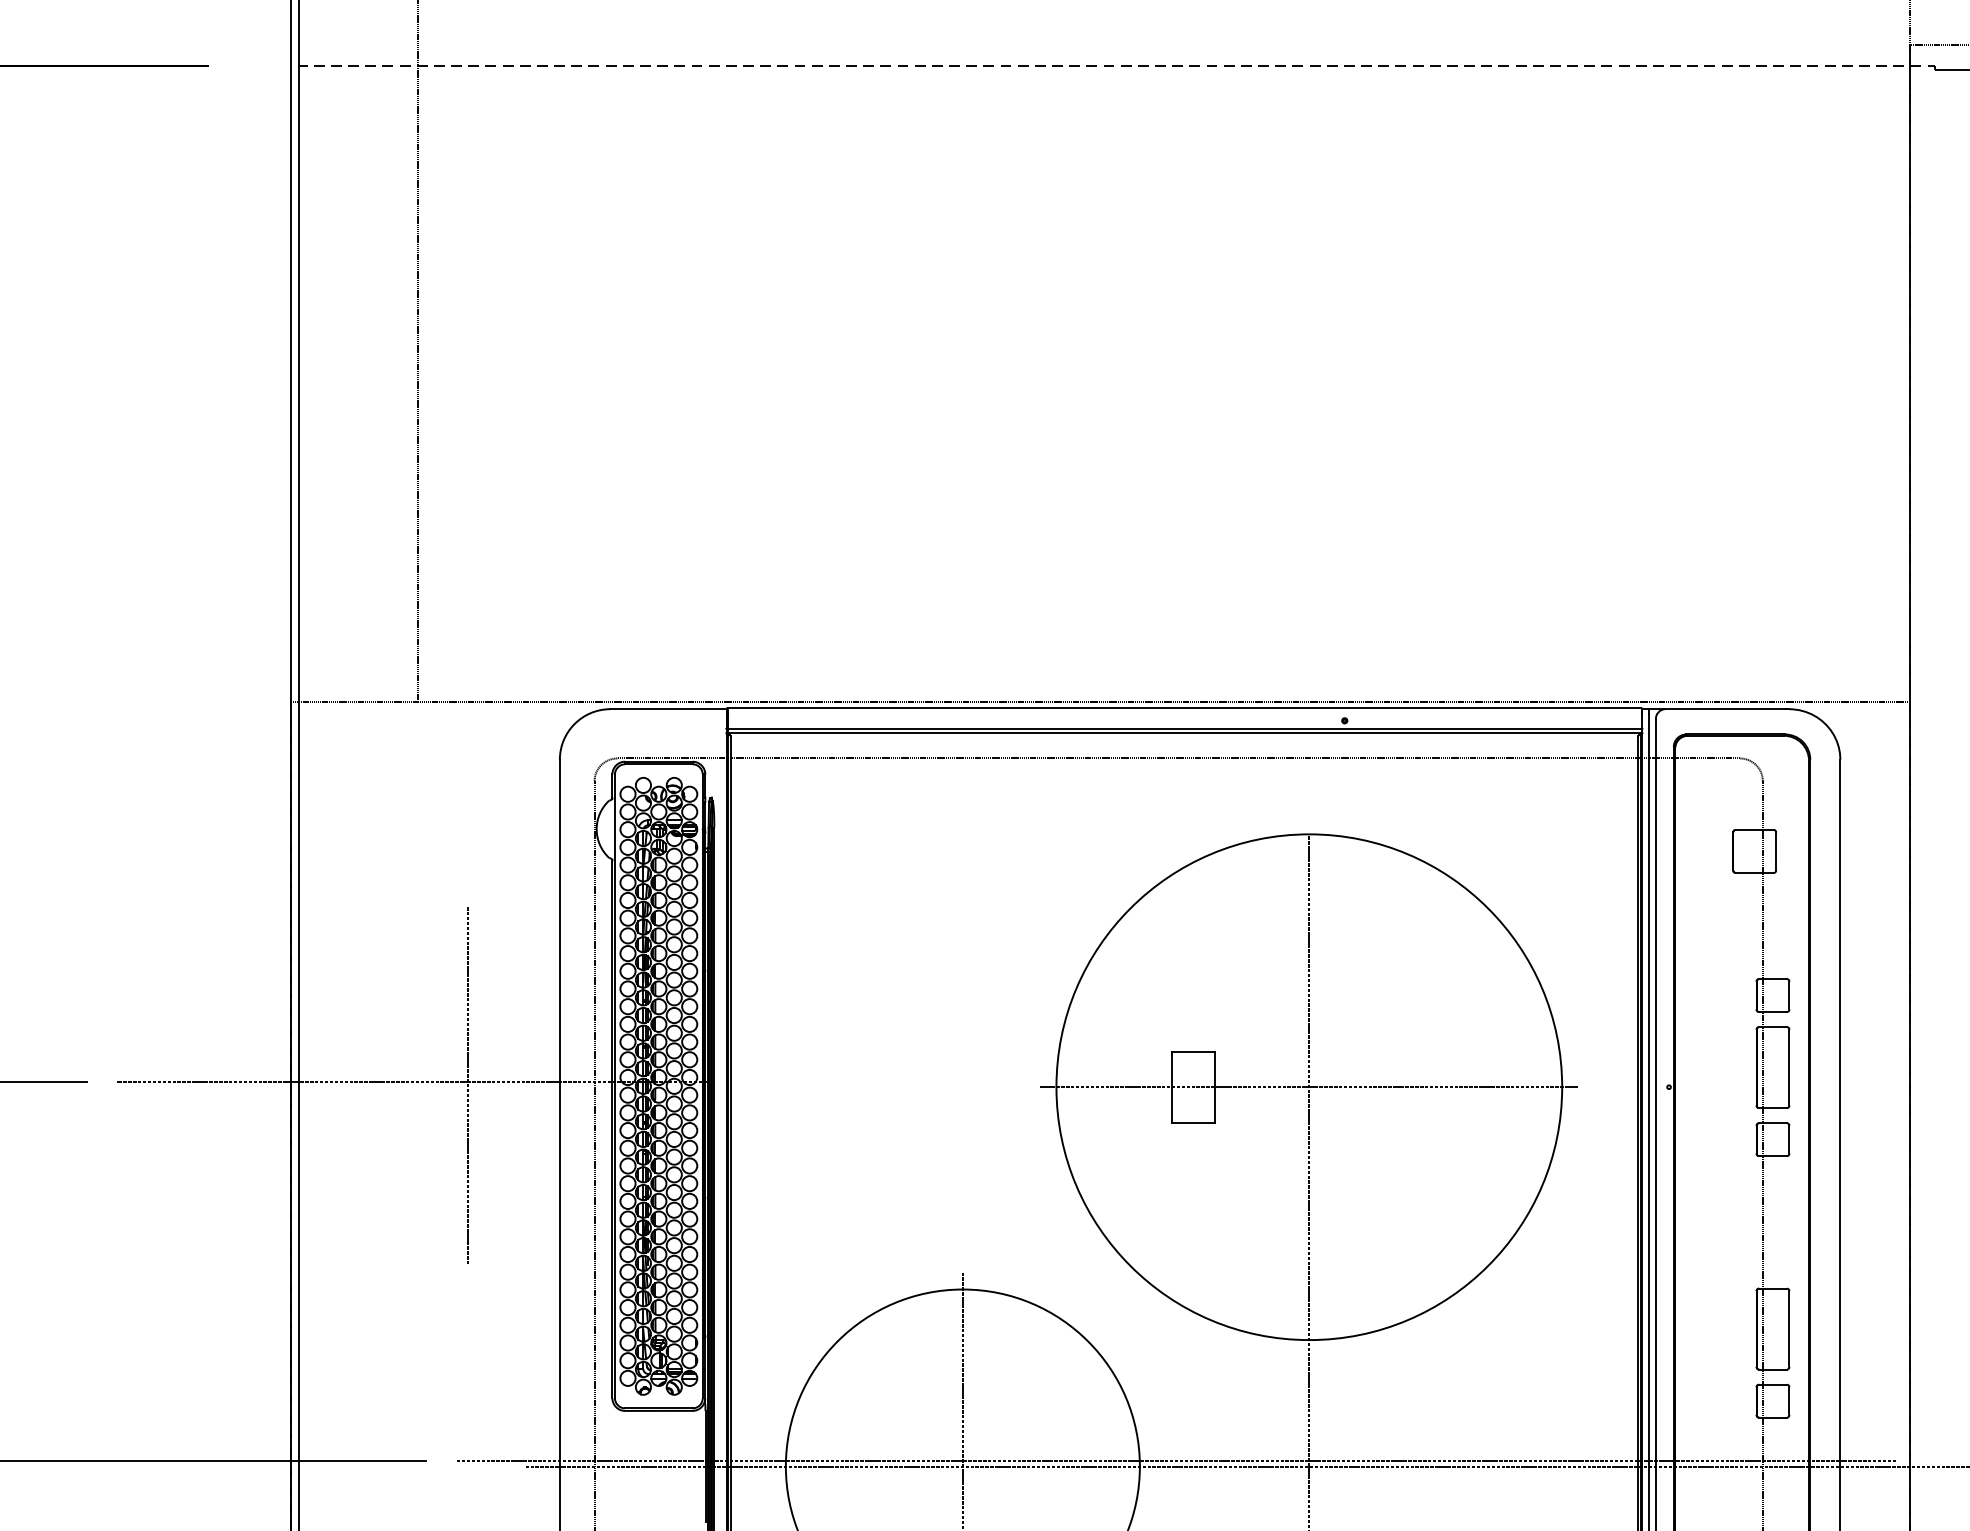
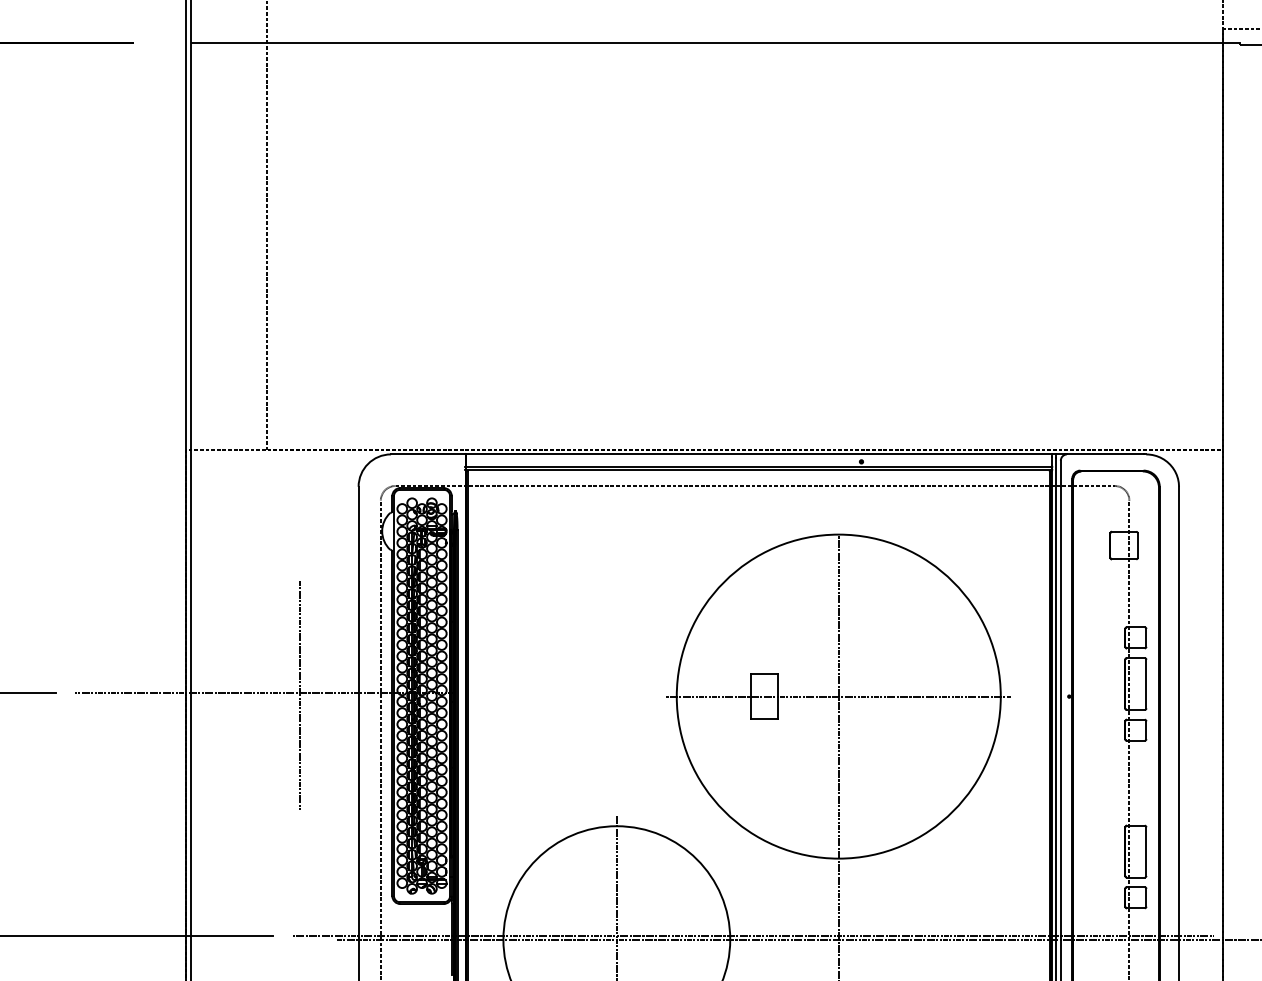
line: (1118, 66) -> (716, 42), dashed -> solid

